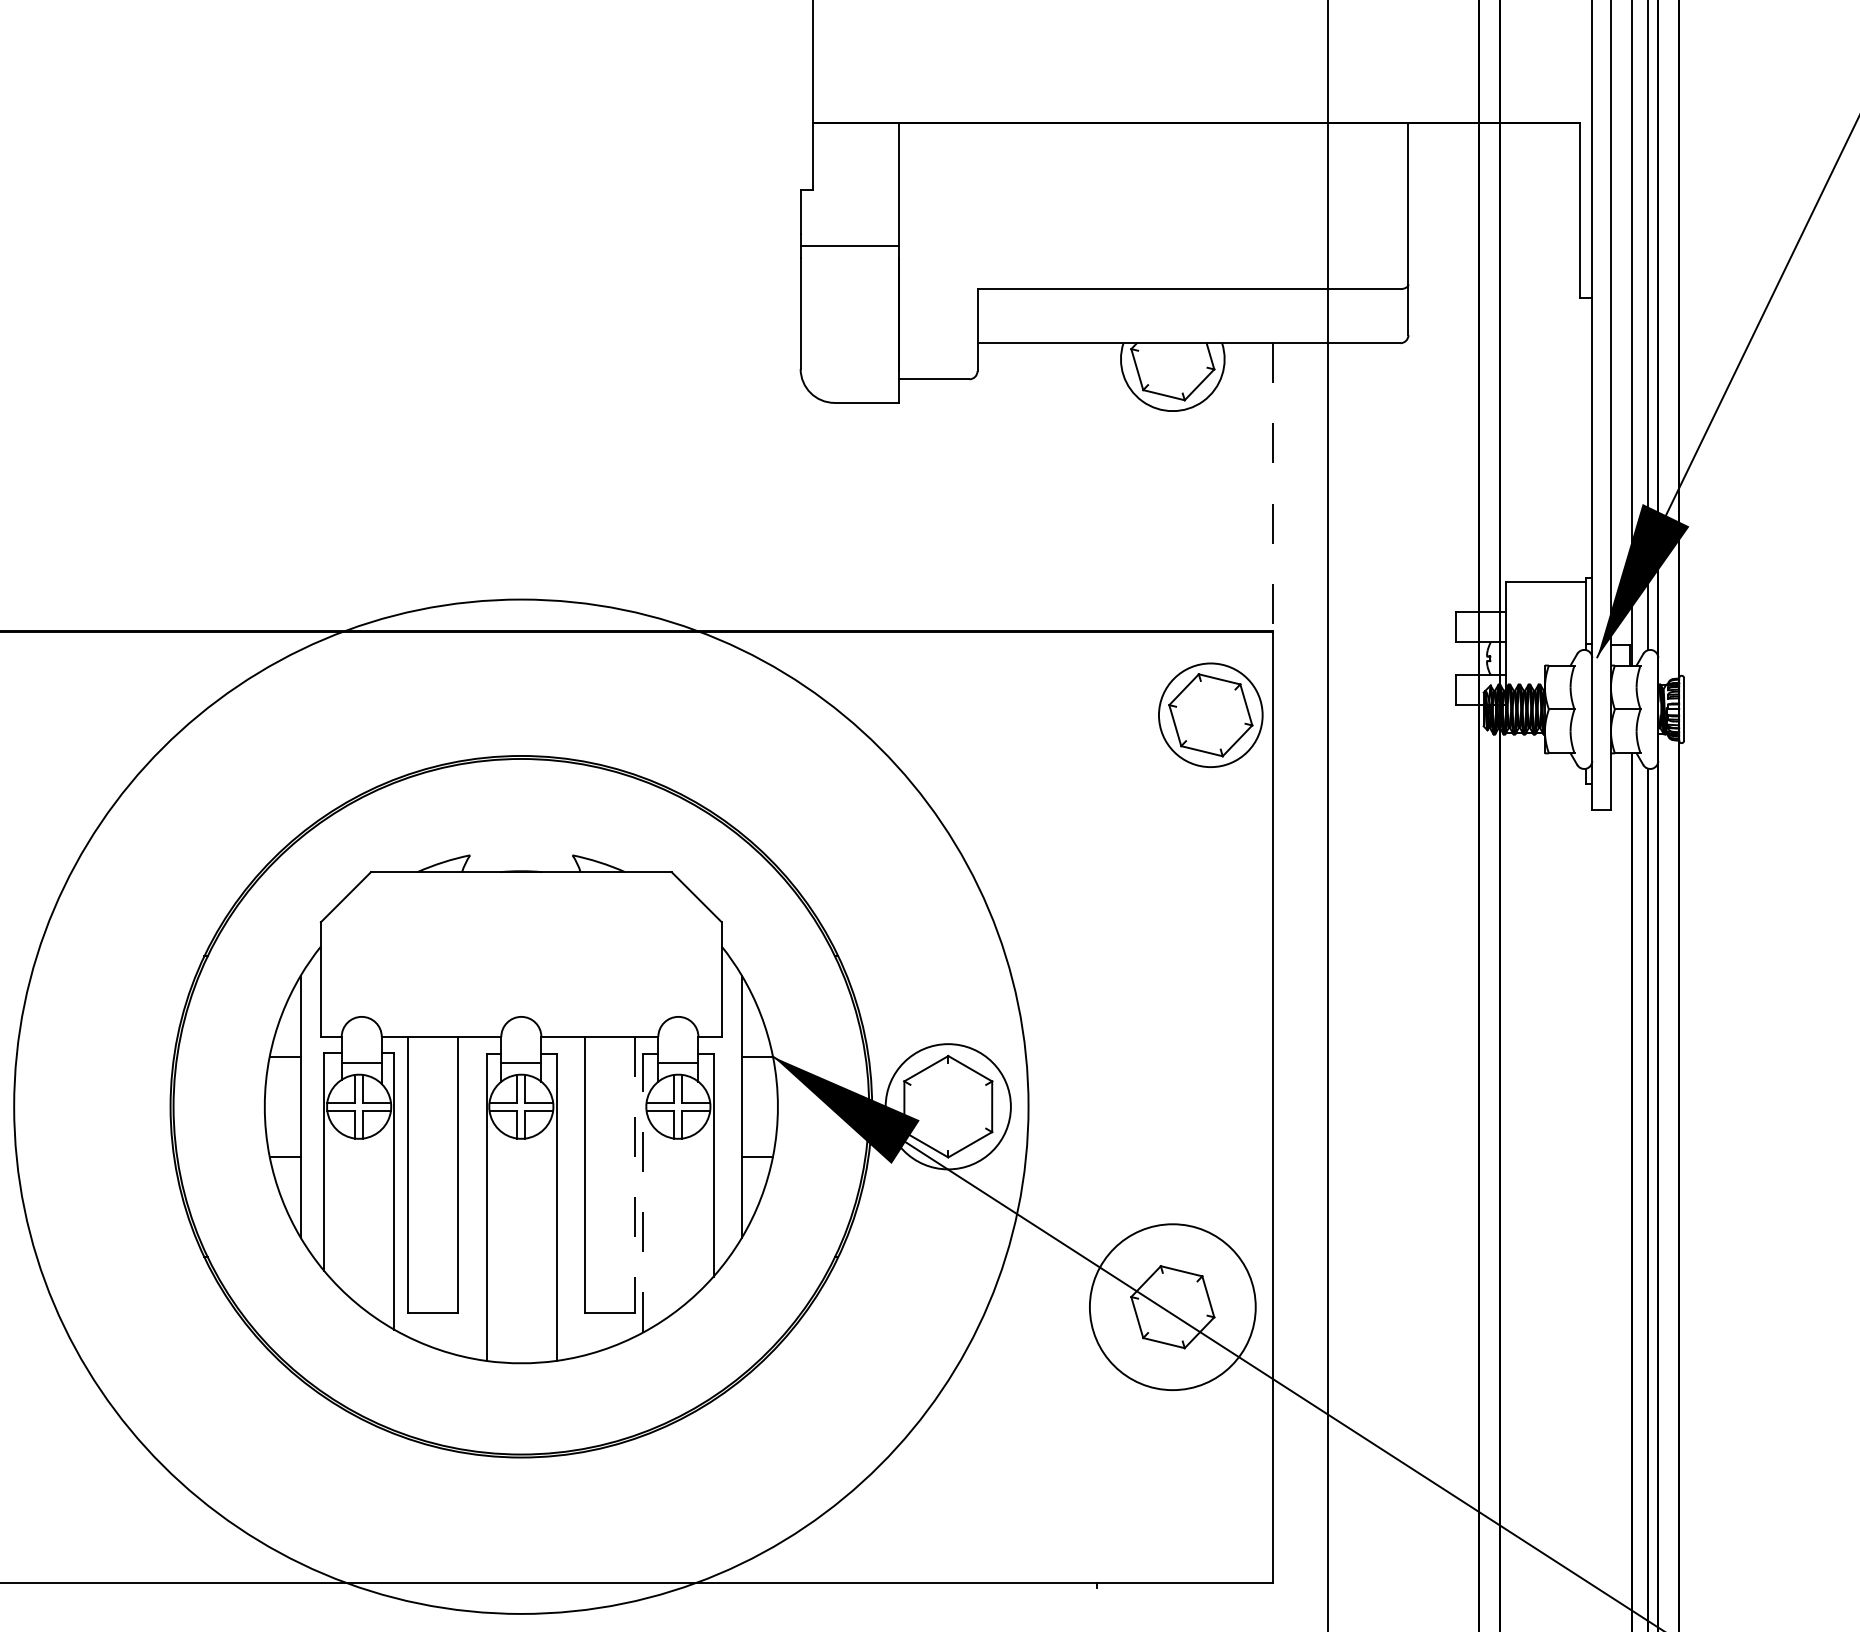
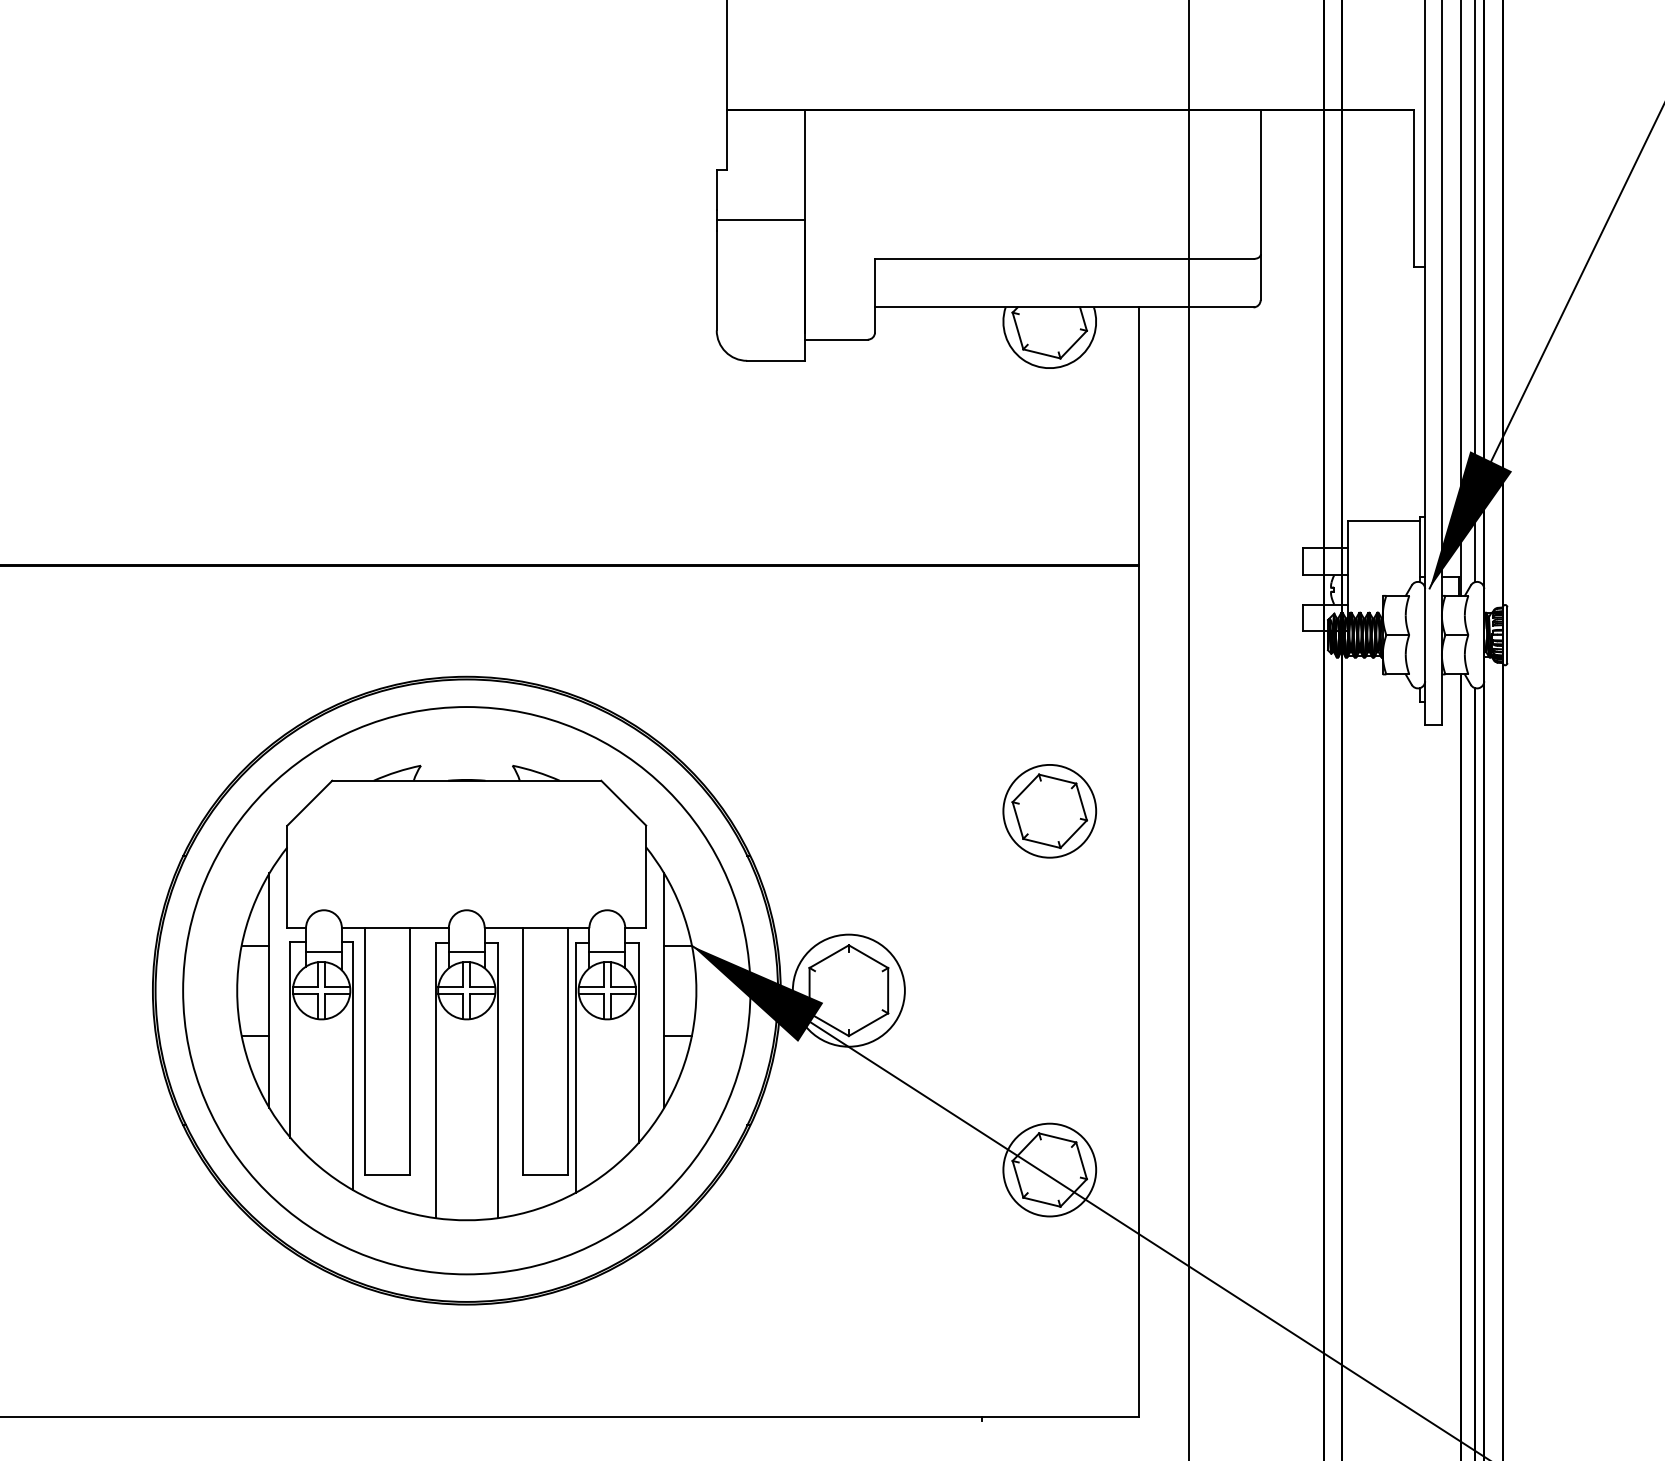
line: (1273, 487) -> (1139, 436), dashed -> solid
part: (1210, 714) -> (1049, 810), moved
circle: (521, 1106) -> (466, 990), size x0.62
line: (634, 1175) -> (568, 1052), dashed -> solid
line: (643, 1192) -> (576, 1067), dashed -> solid
circle: (1172, 1307) -> (1049, 1170), size x0.62

